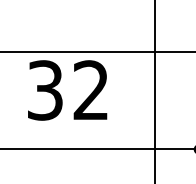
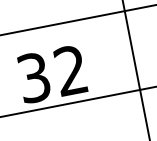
text: (67, 90) -> (51, 74), moved

